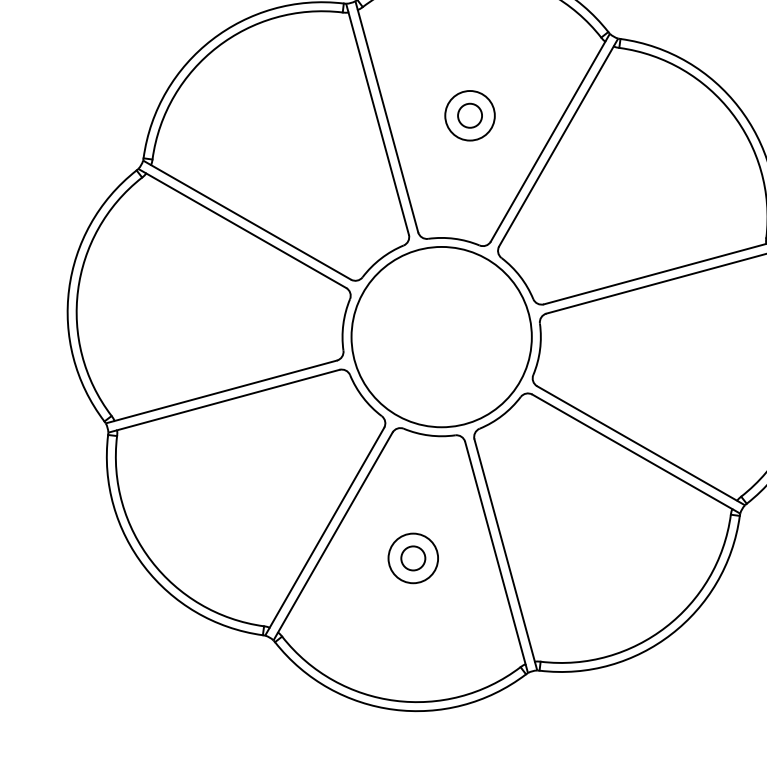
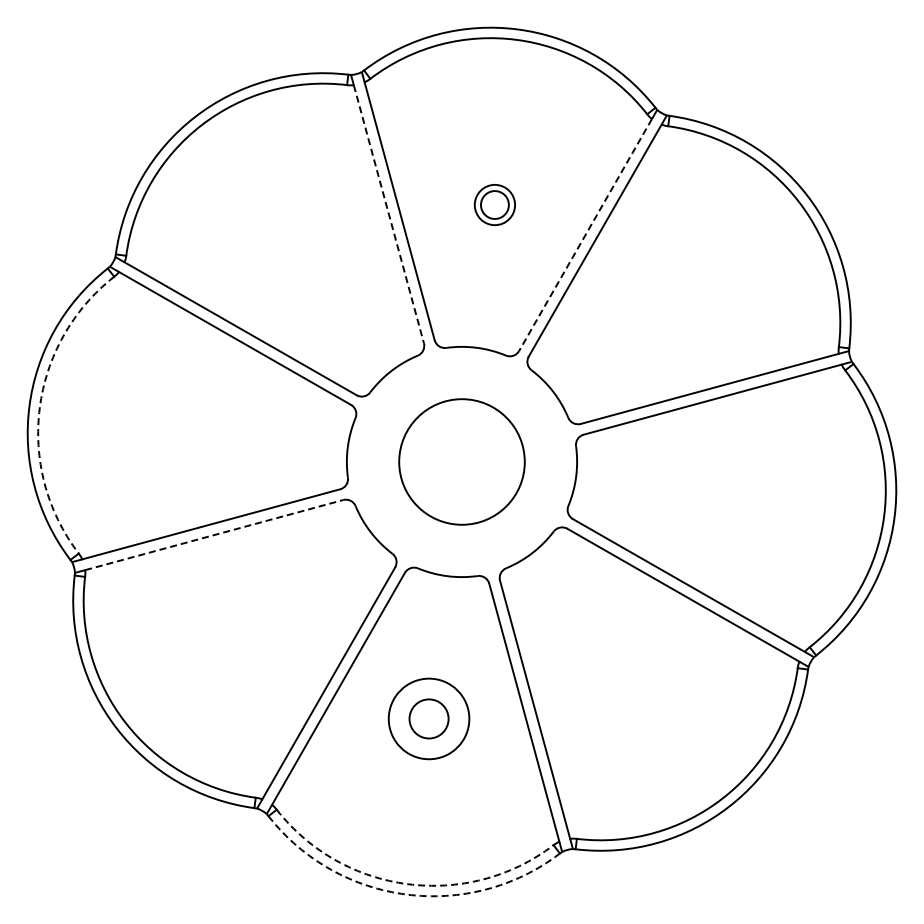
circle: (469, 115) -> (494, 204), size x0.7
line: (378, 123) -> (388, 214), solid -> dashed
line: (548, 142) -> (585, 235), solid -> dashed
arc: (77, 290) -> (39, 407), solid -> dashed
circle: (441, 336) -> (461, 461), size x0.6
line: (228, 400) -> (214, 535), solid -> dashed
circle: (412, 558) -> (428, 718), size x1.4
circle: (413, 558) -> (429, 718), size x1.4
arc: (394, 701) -> (407, 884), solid -> dashed
arc: (393, 709) -> (406, 894), solid -> dashed

